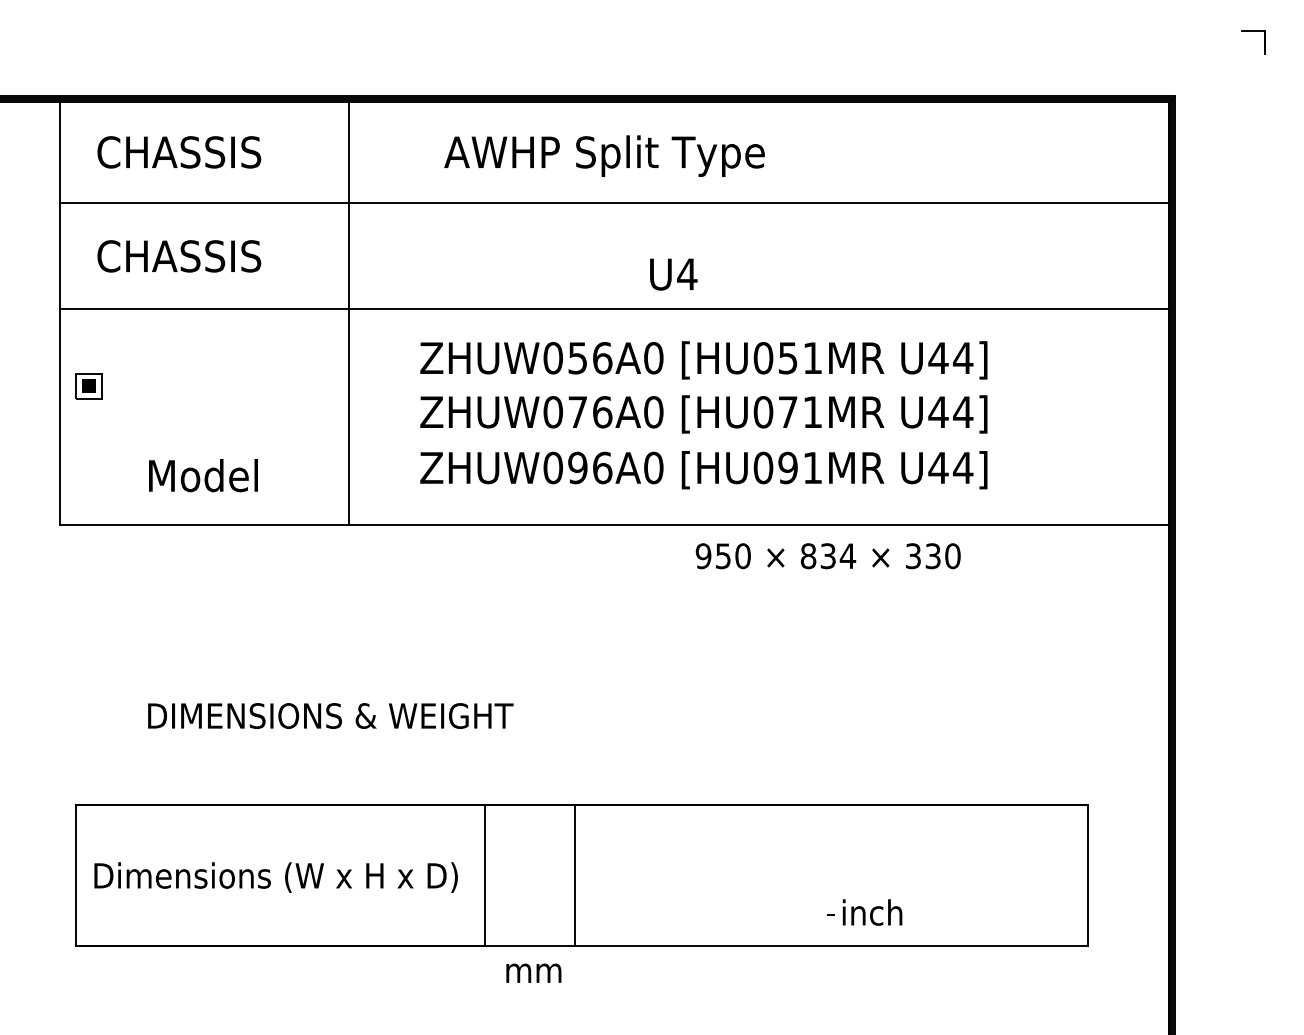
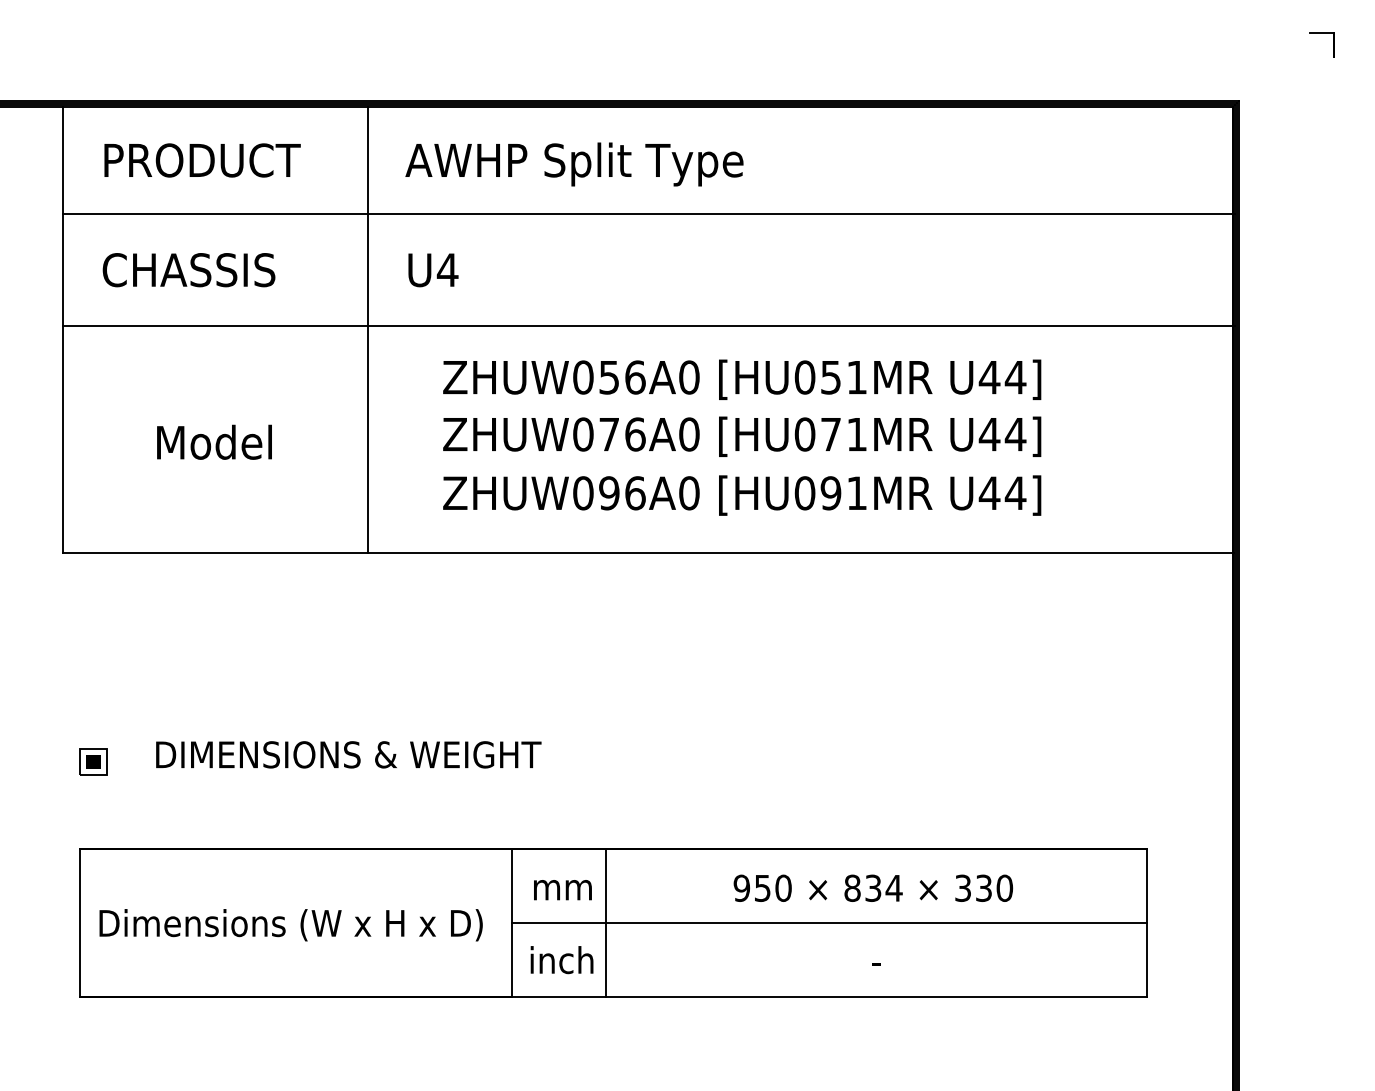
text: (191, 152) -> (201, 160), CHASSIS -> PRODUCT
text: (604, 156) -> (574, 164), moved
text: (673, 274) -> (433, 270), moved
part: (88, 385) -> (93, 761), moved
text: (203, 474) -> (214, 441), moved
text: (828, 555) -> (873, 887), moved
line: (785, 875) -> (828, 923), added
text: (872, 912) -> (561, 960), moved
text: (533, 973) -> (562, 890), moved

